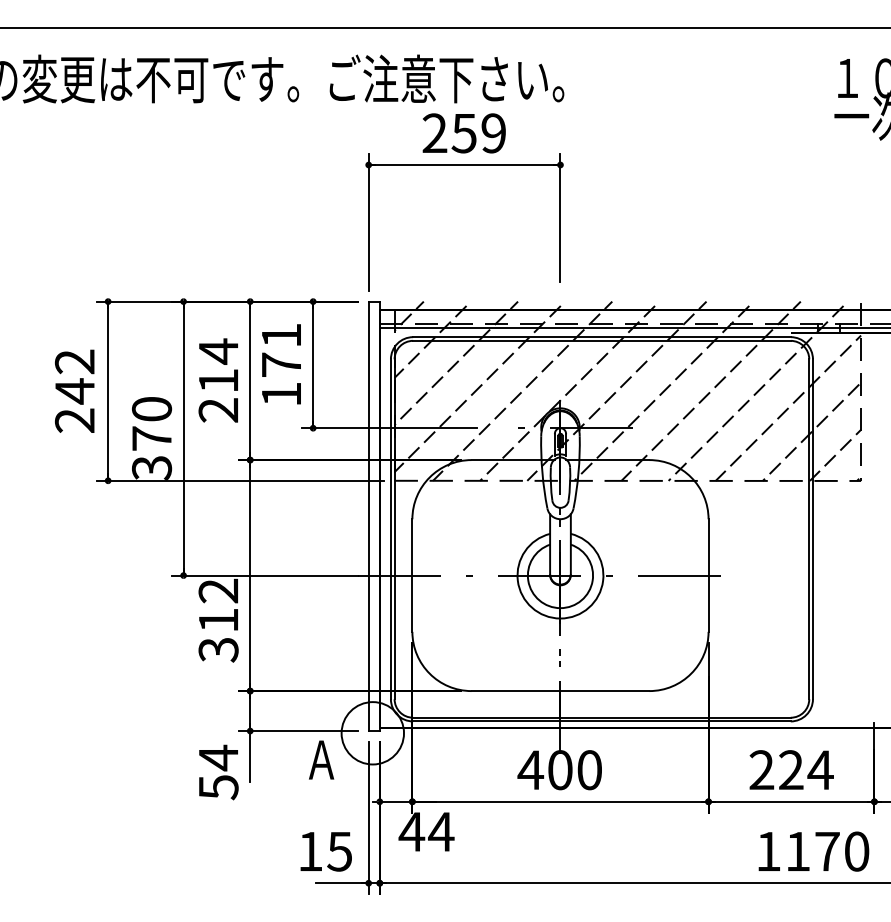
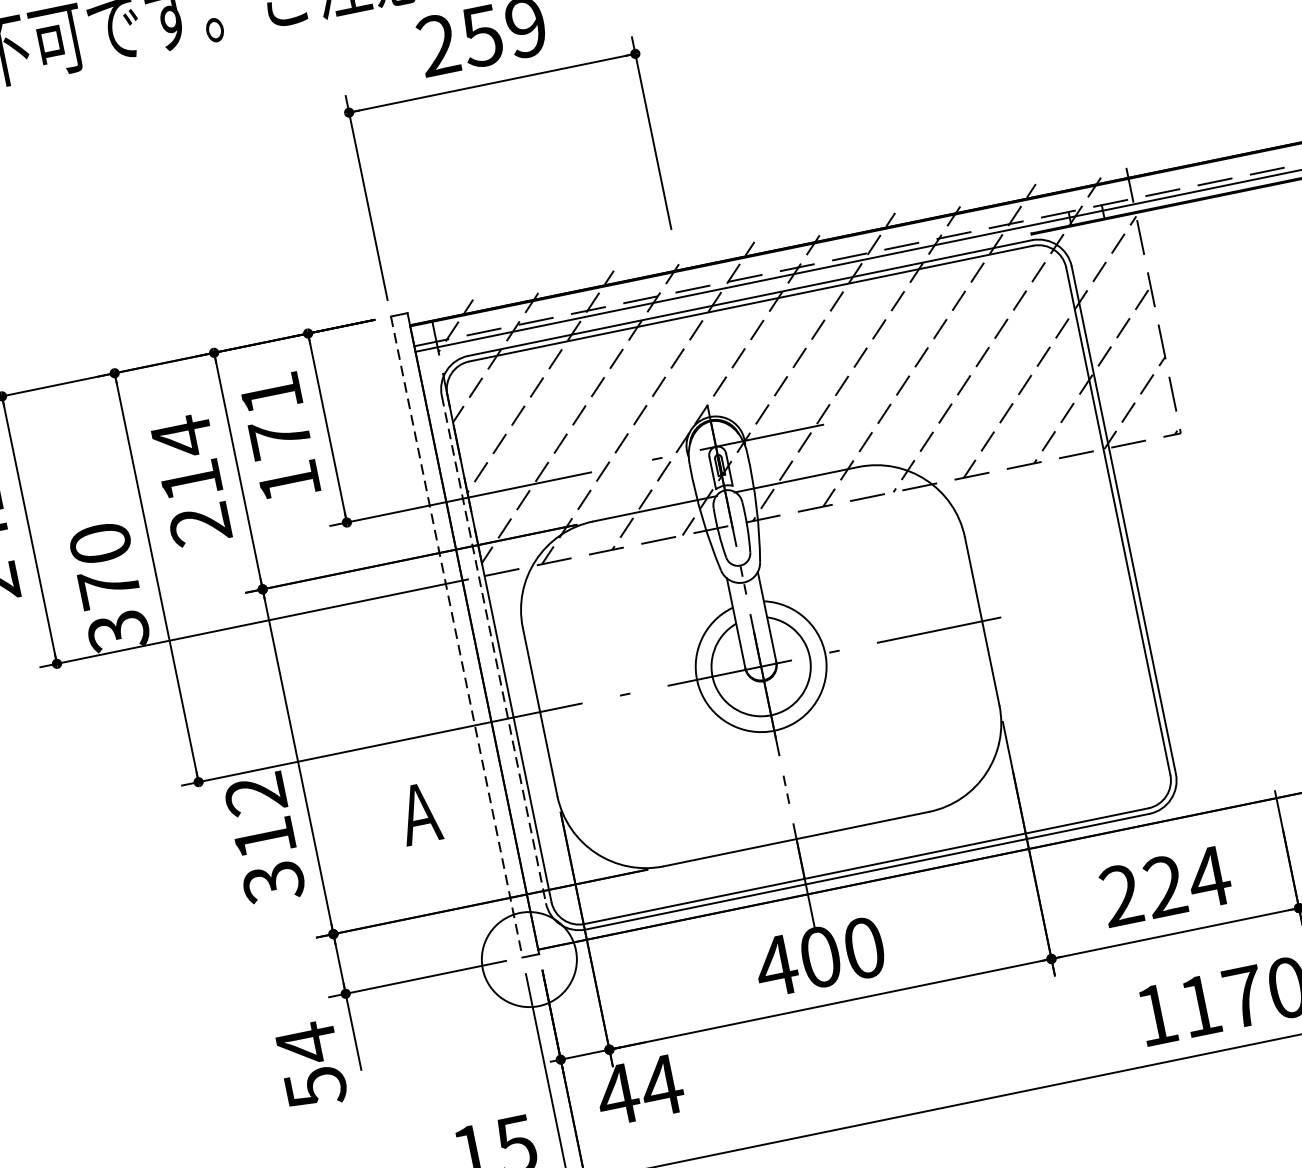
line: (368, 516) -> (456, 637), solid -> dashed
line: (390, 529) -> (493, 649), solid -> dashed
text: (321, 759) -> (419, 812), moved

